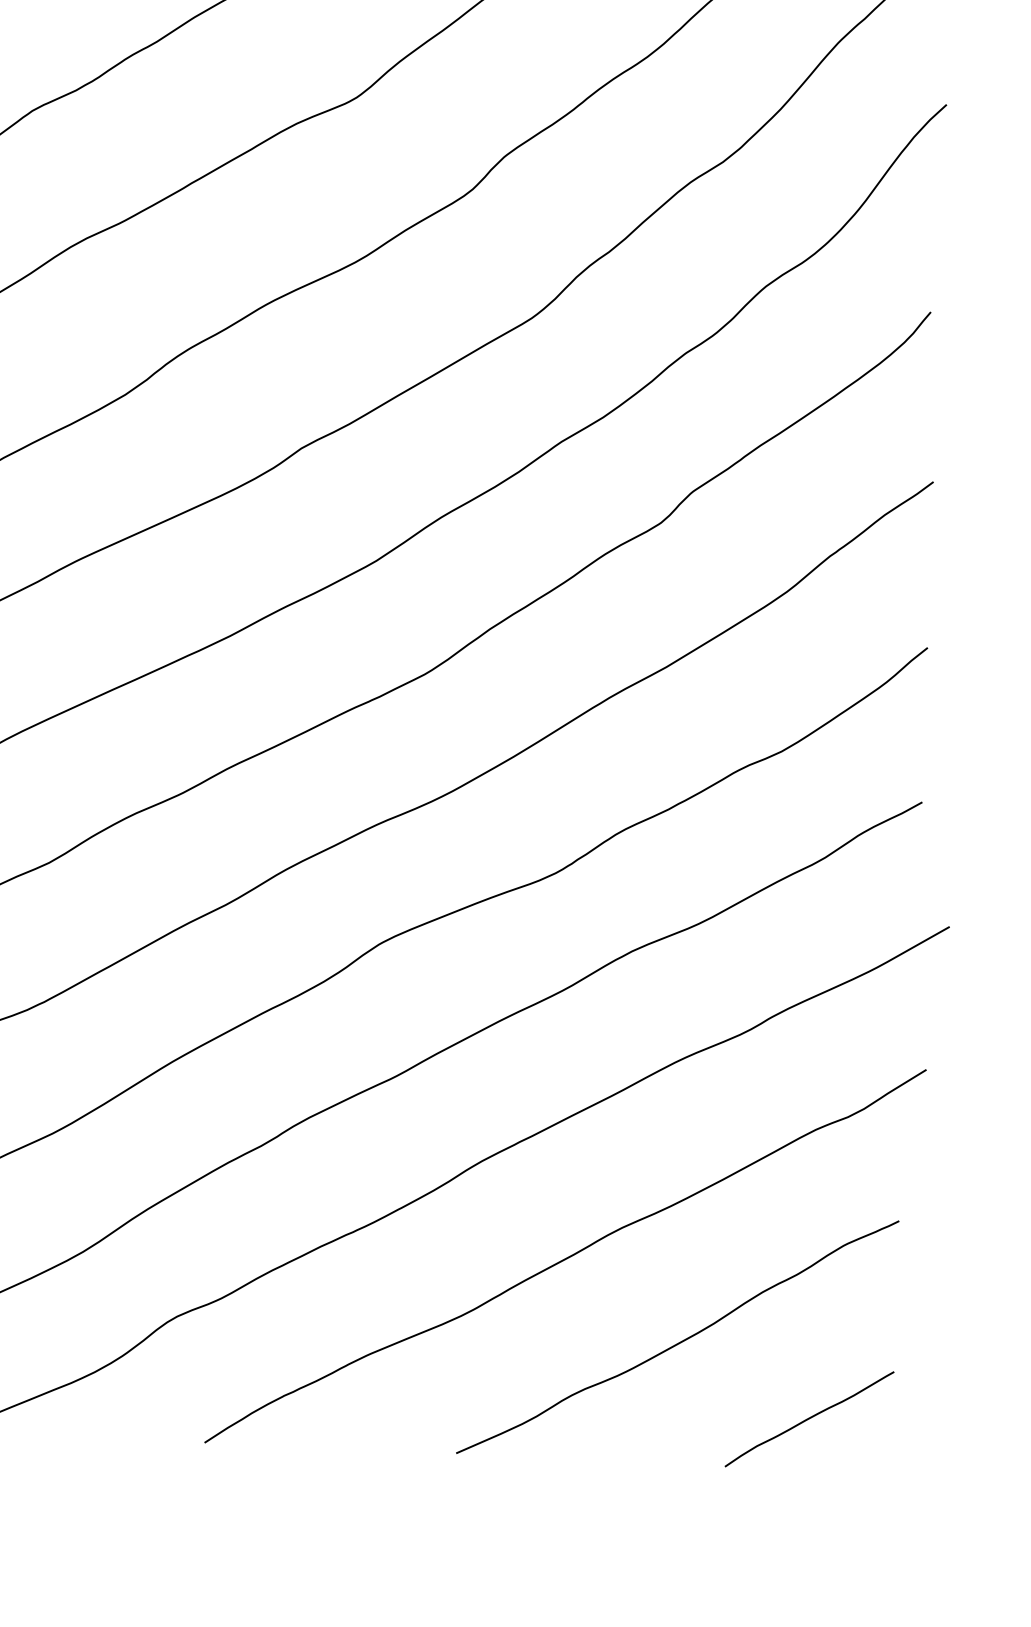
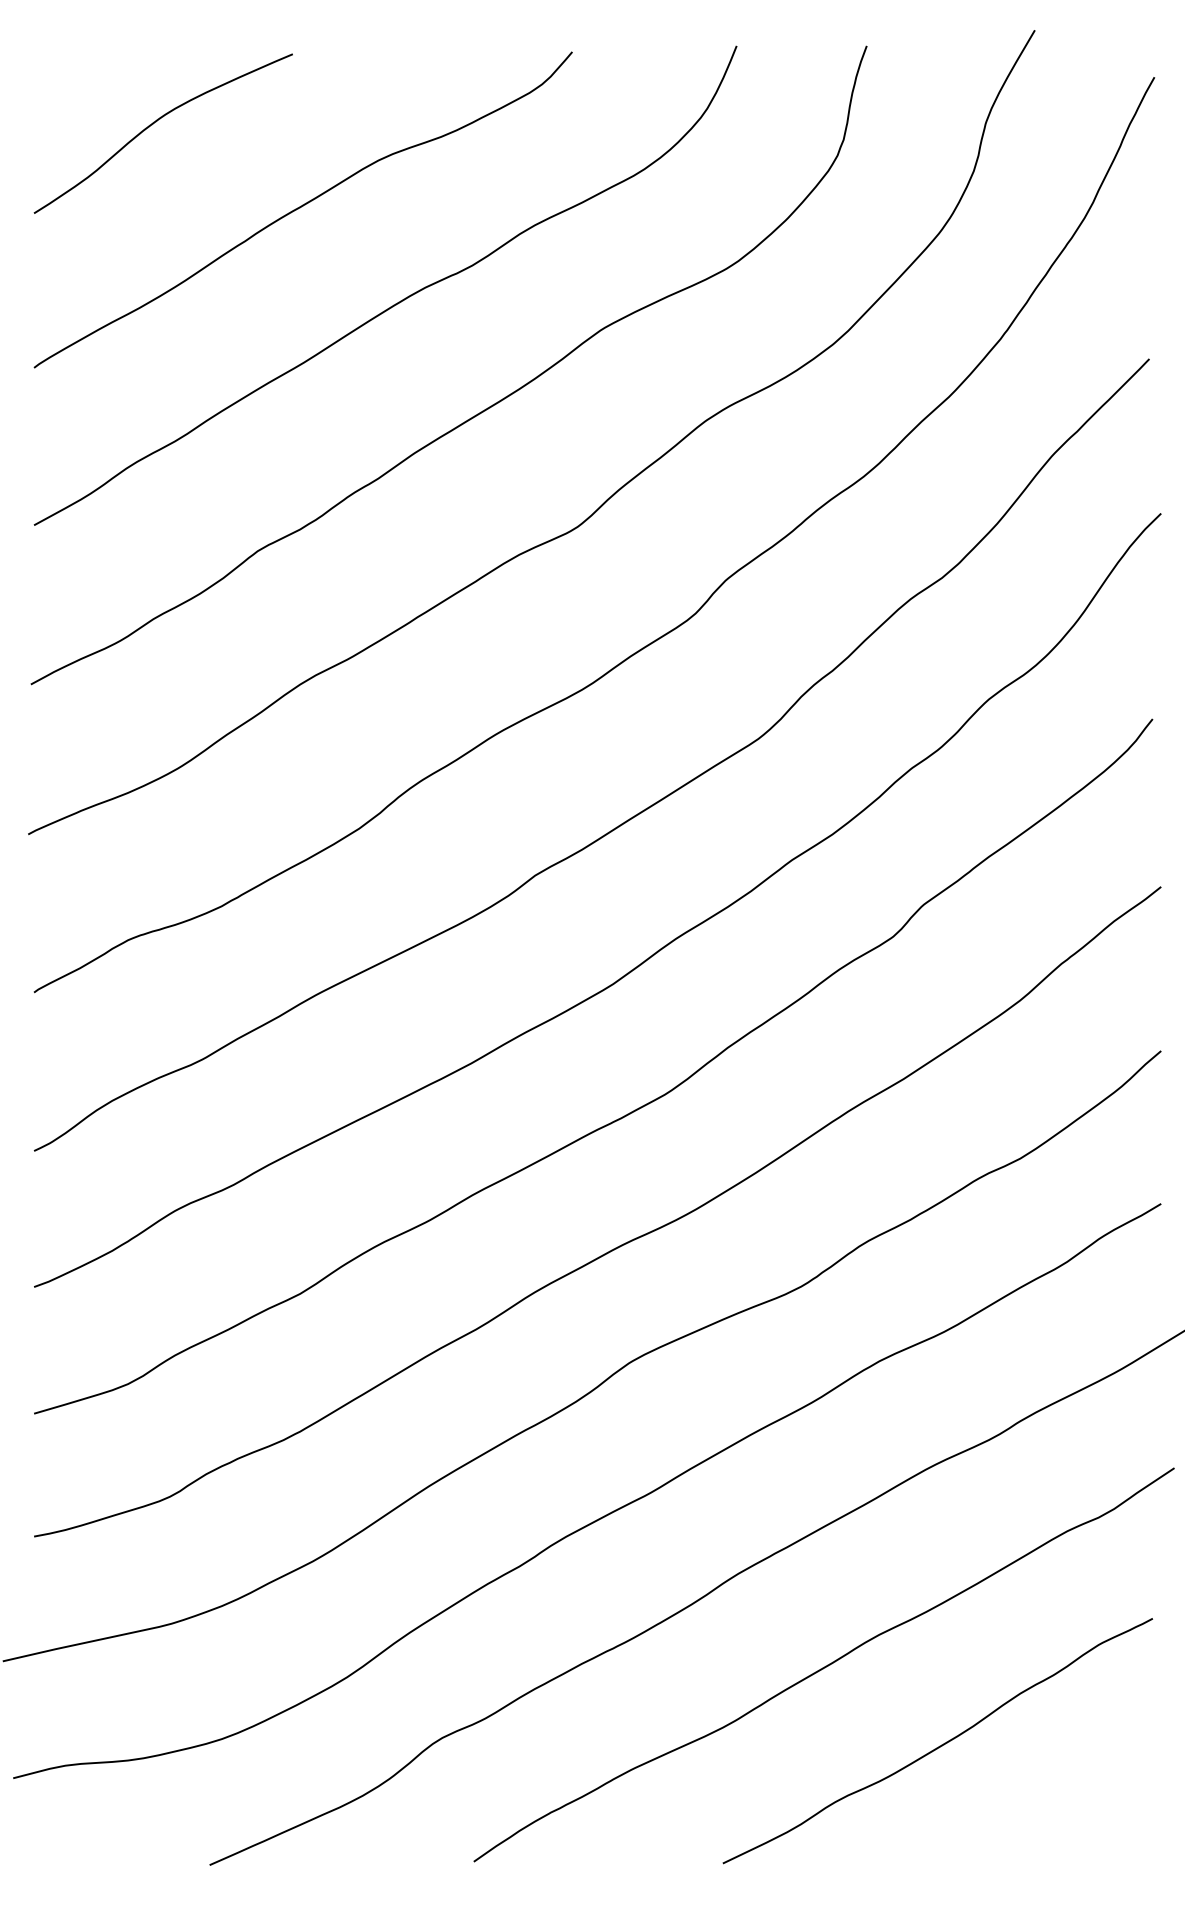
curve: (809, 1419) -> (1070, 1817), removed

